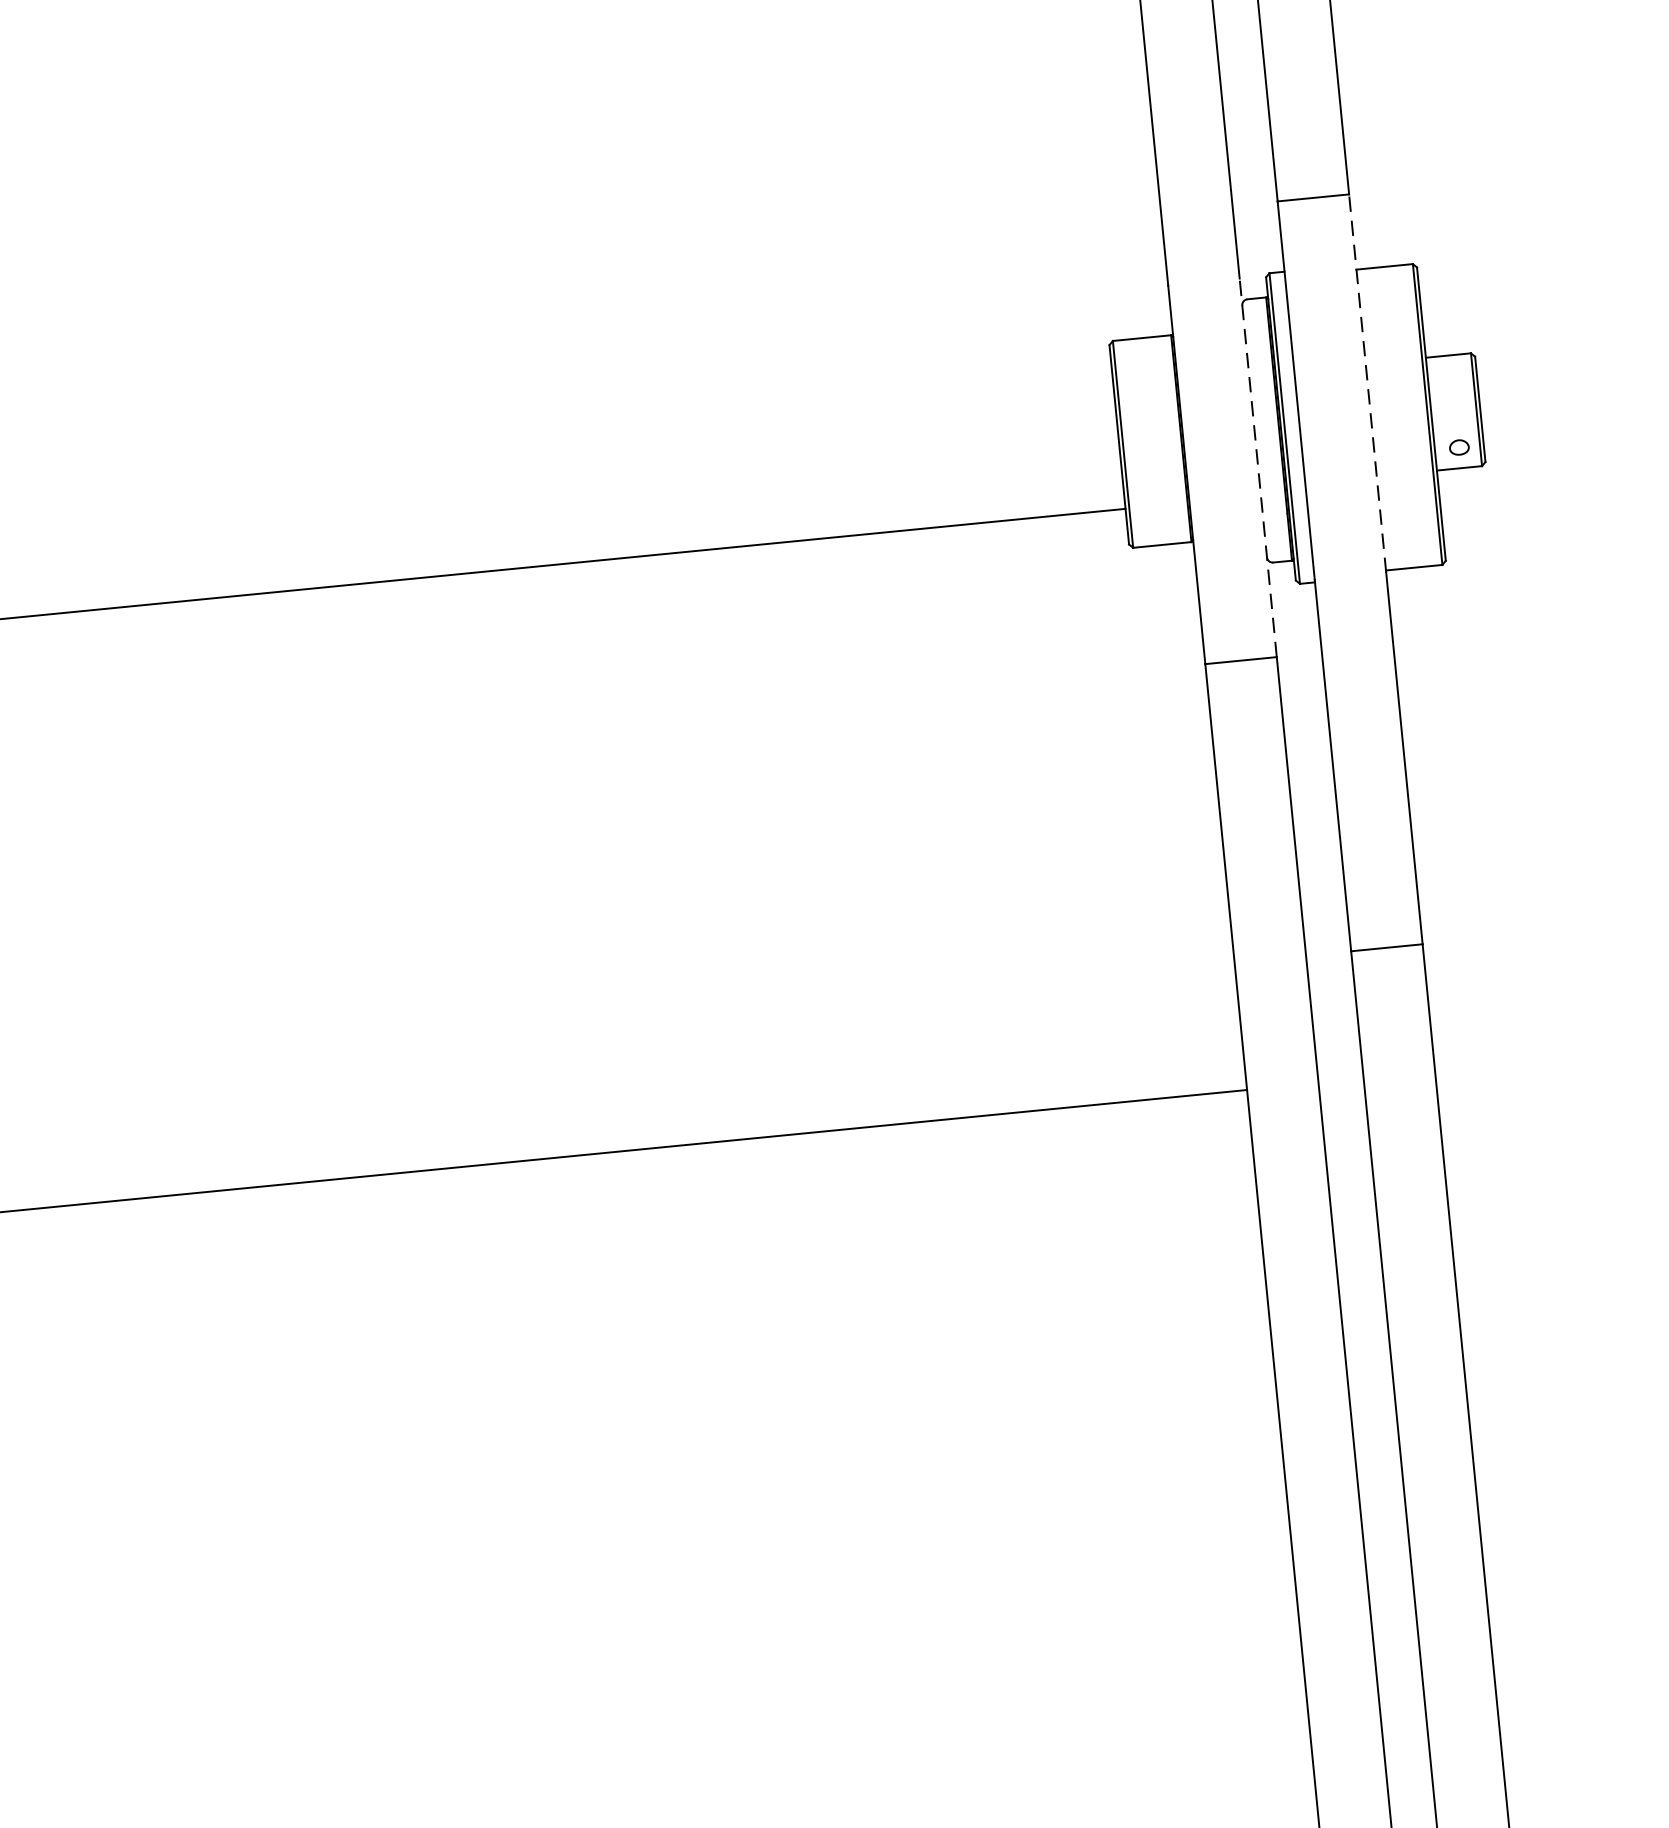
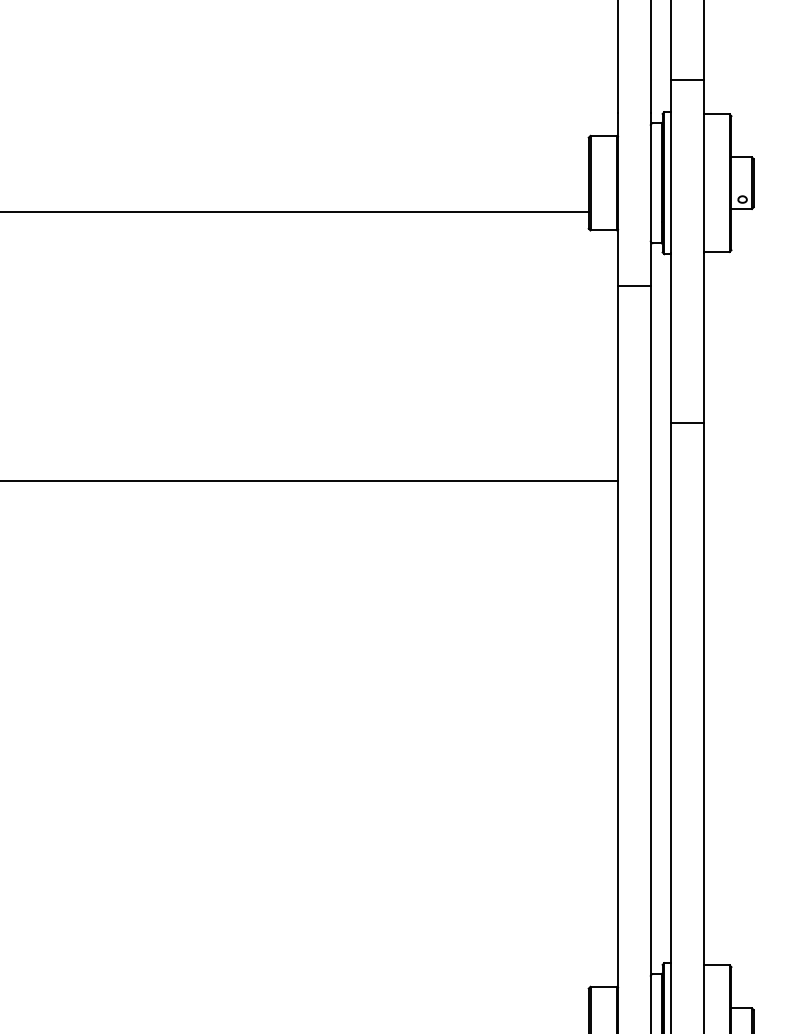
line: (1366, 383) -> (703, 166), dashed -> solid
line: (1257, 467) -> (650, 199), dashed -> solid

